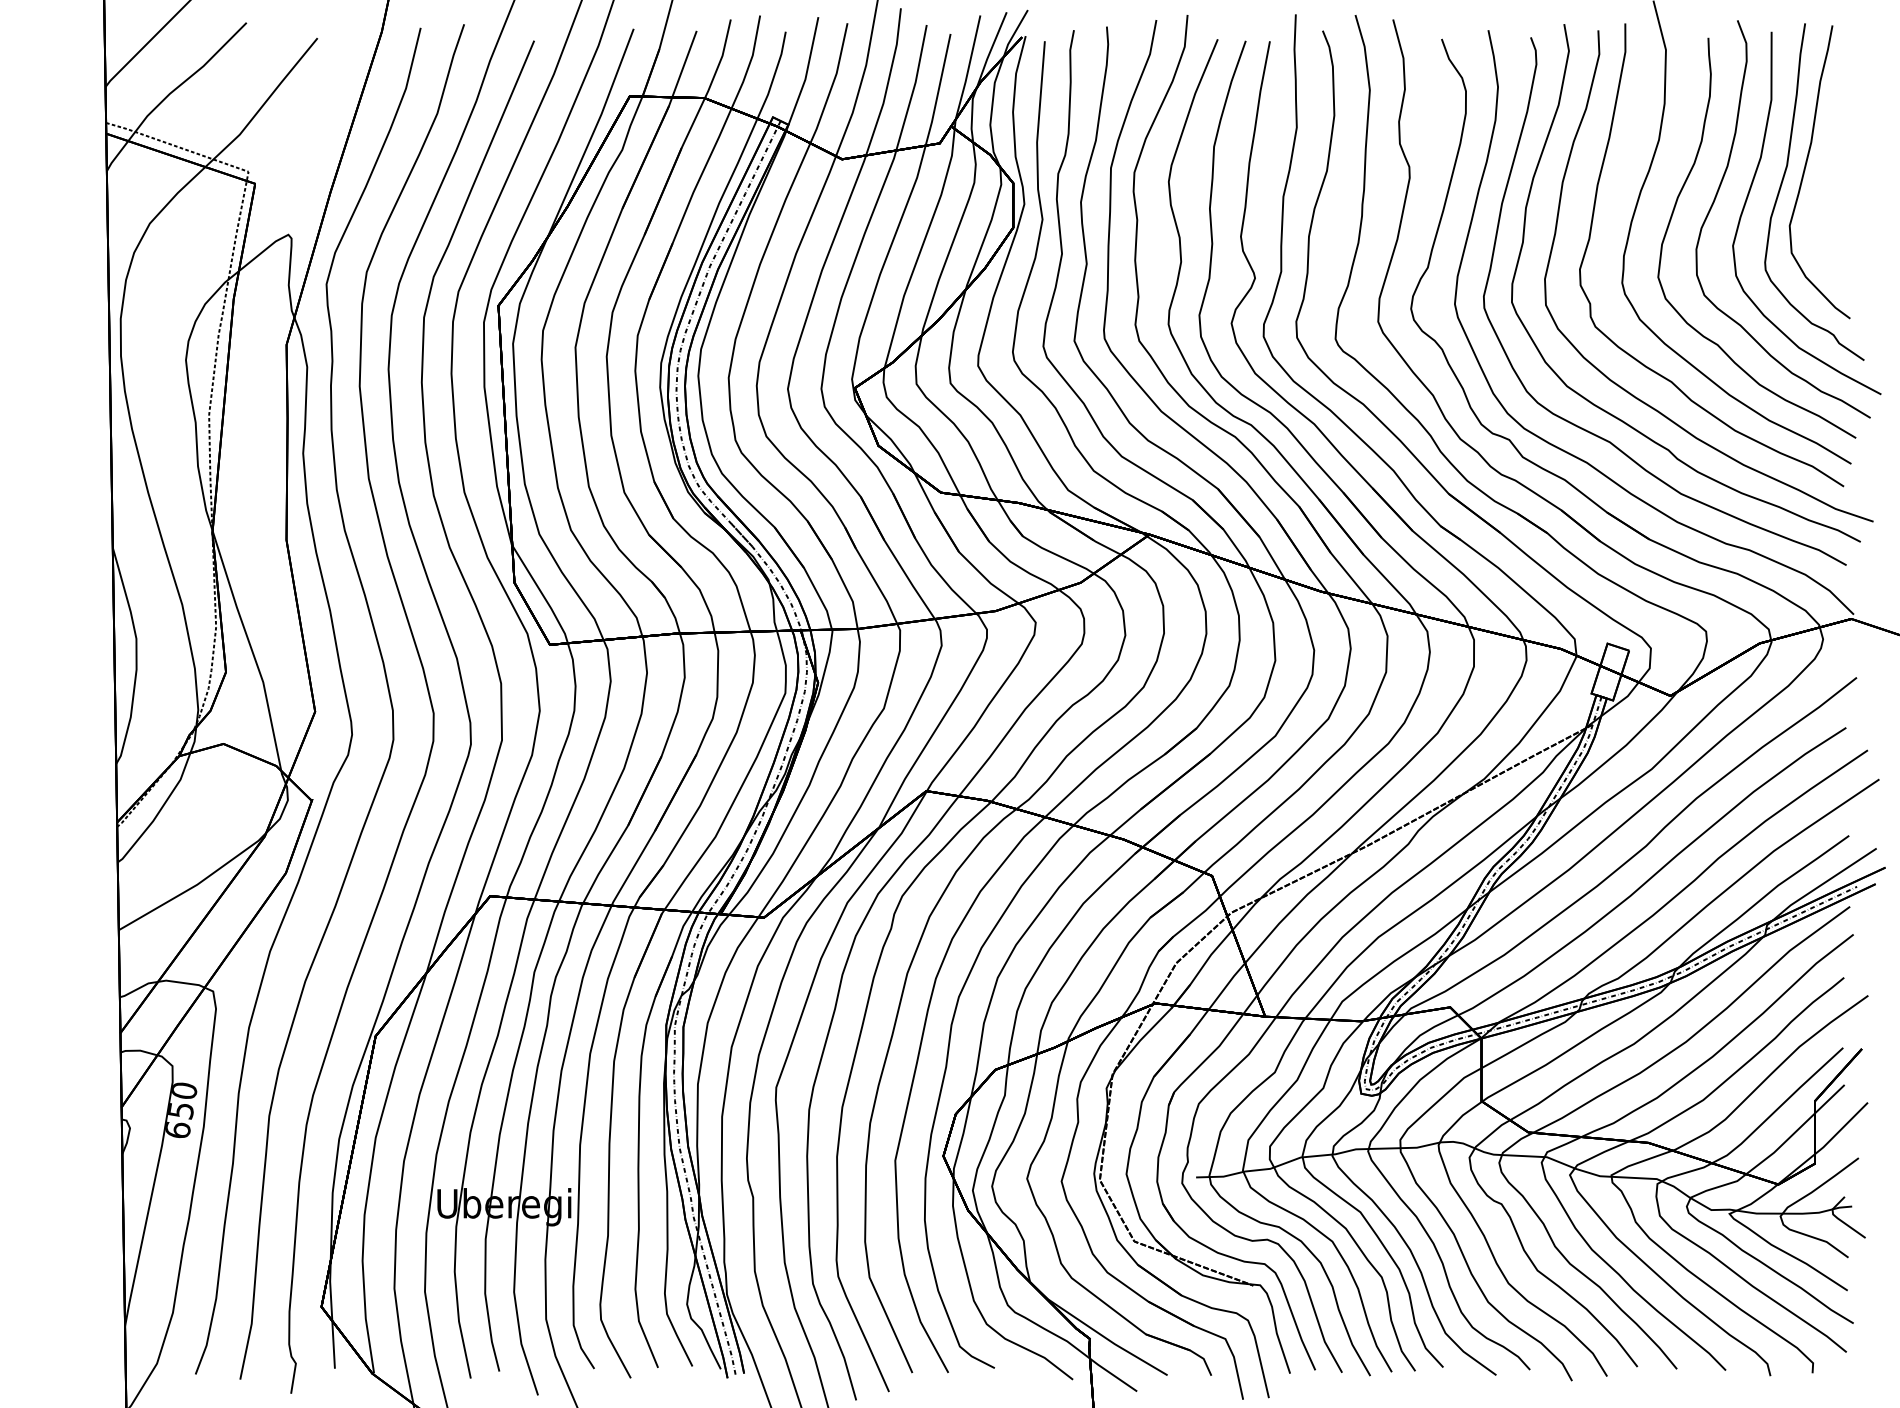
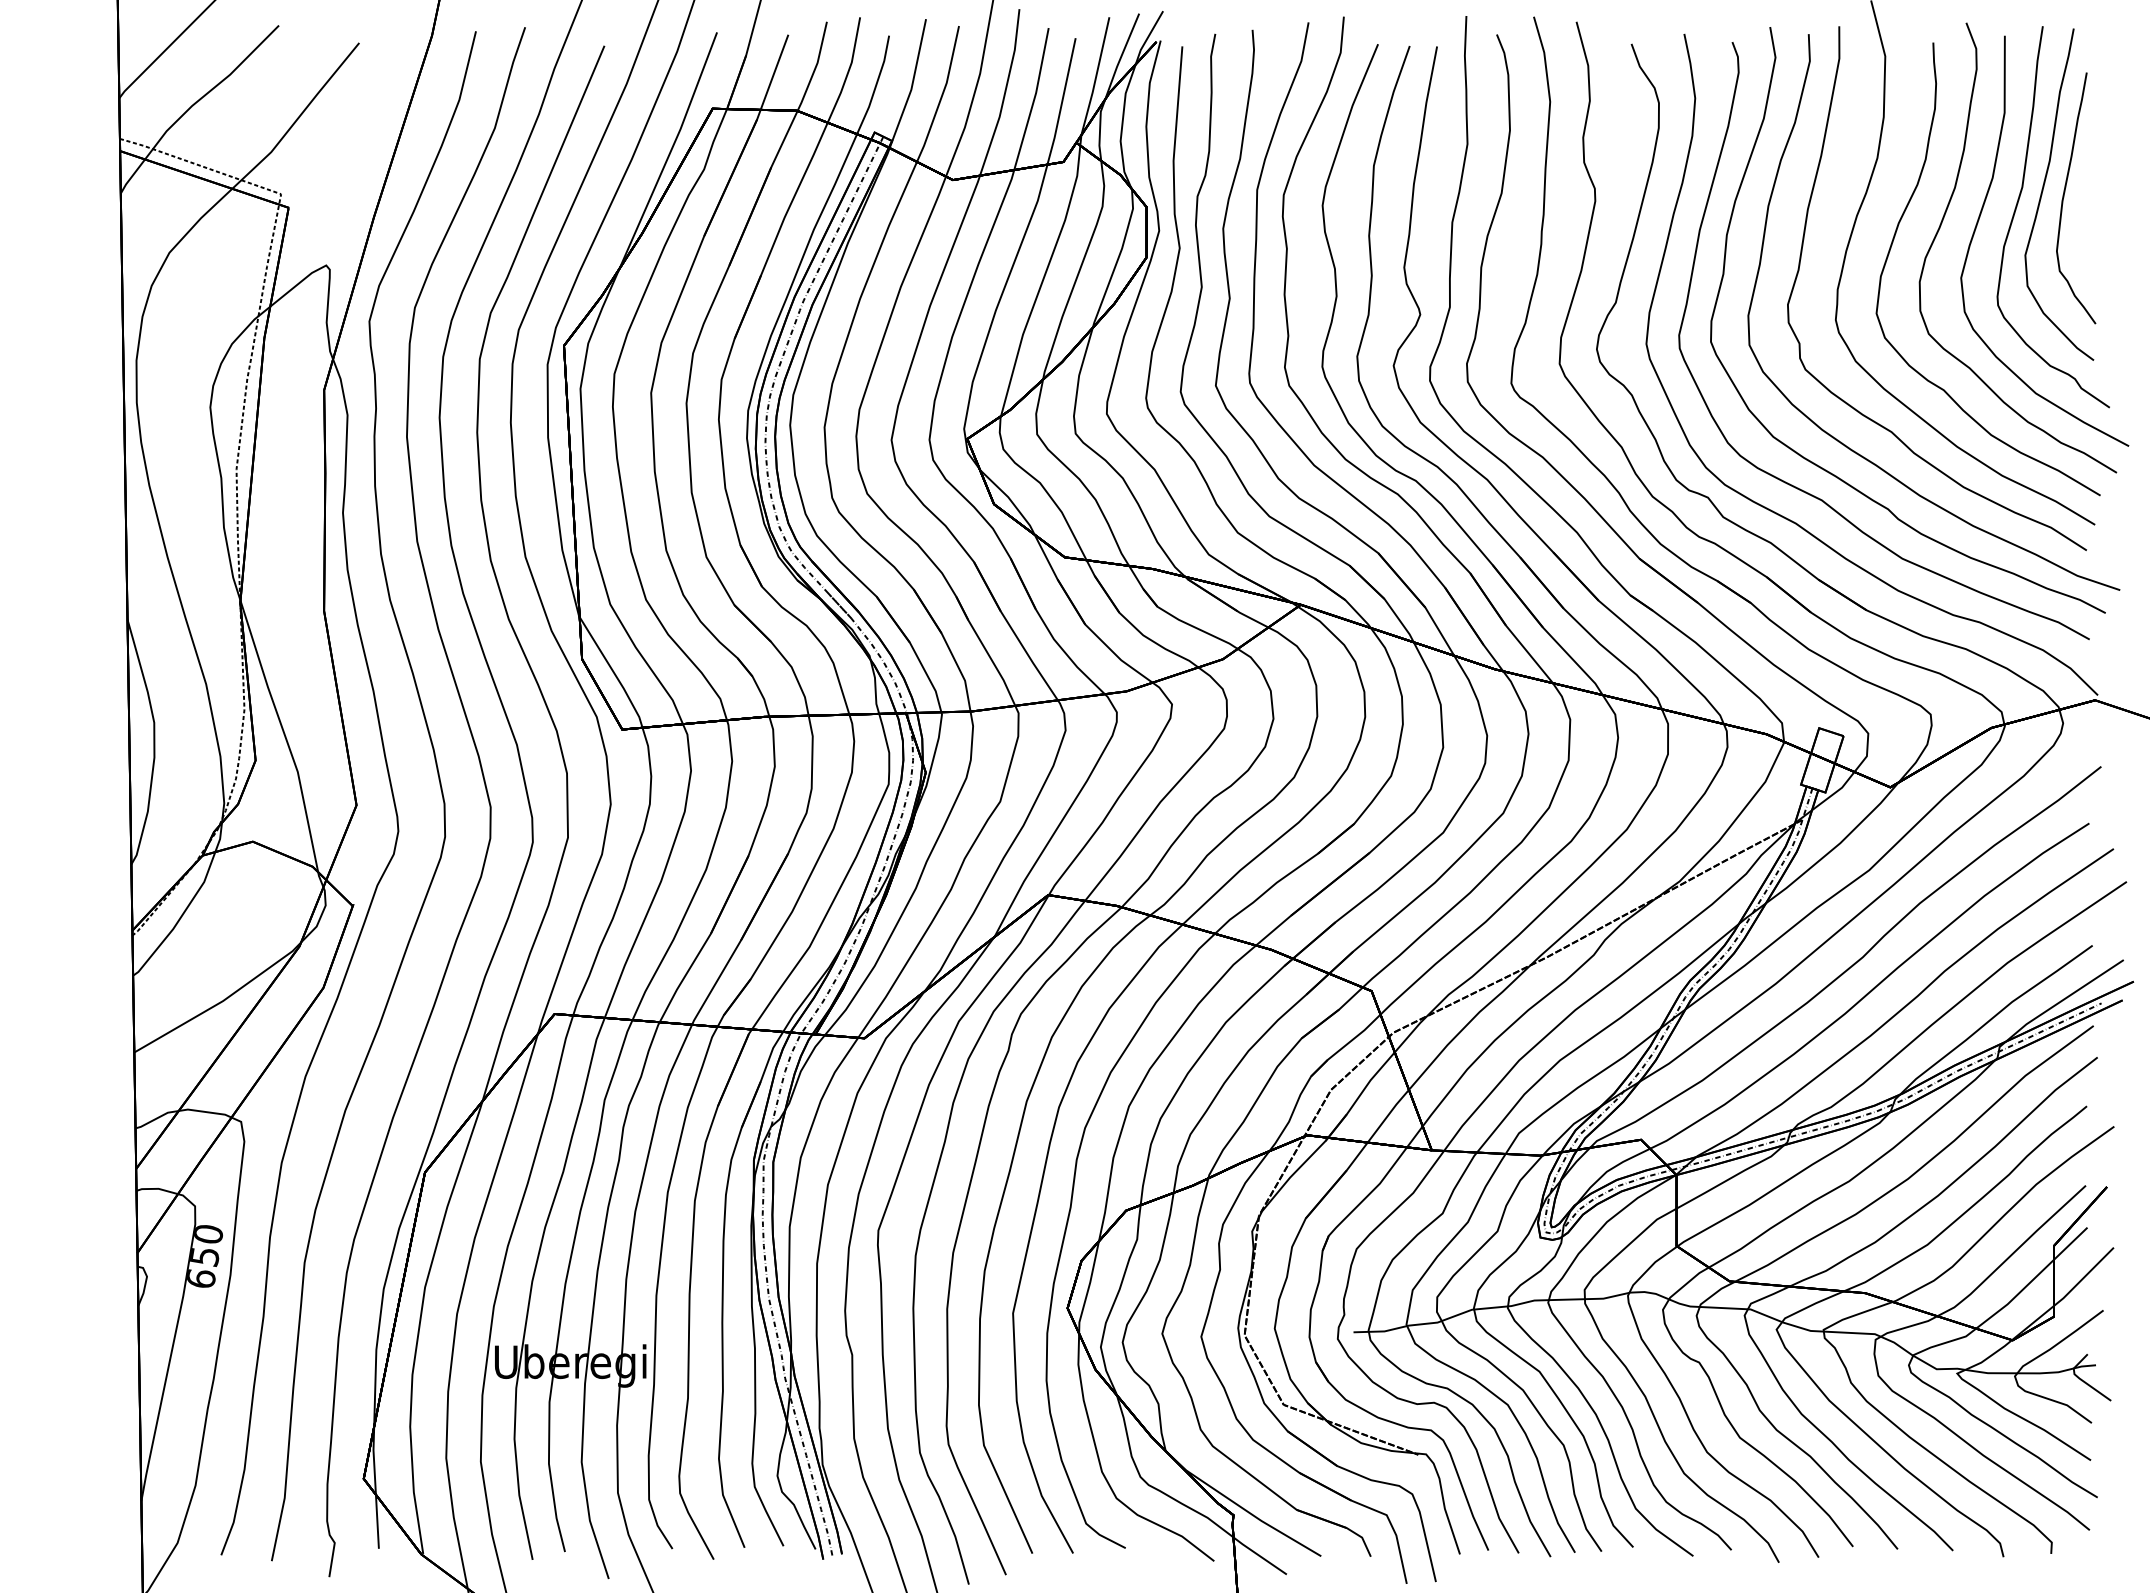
curve: (1824, 174) -> (2064, 197), added

